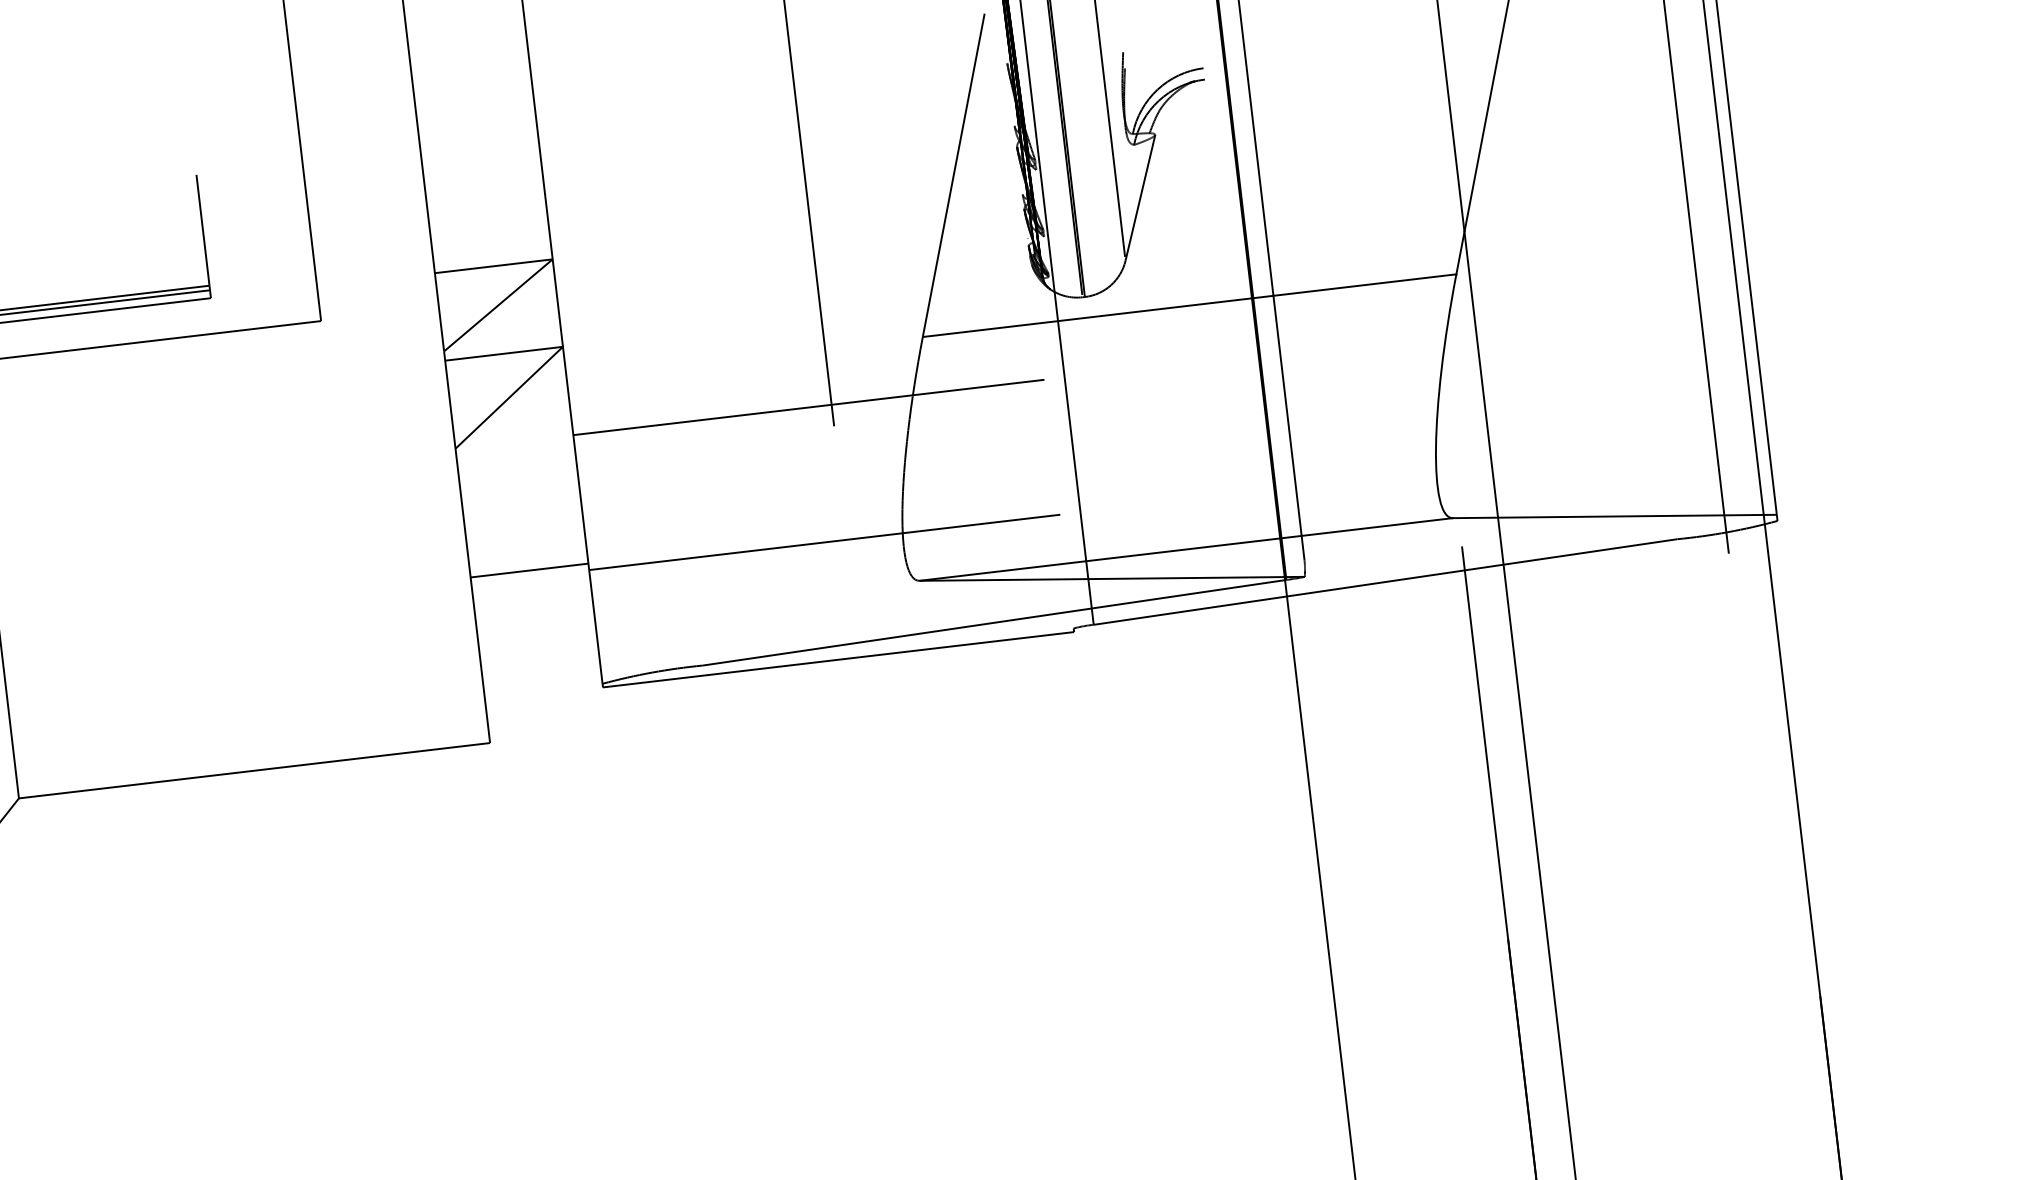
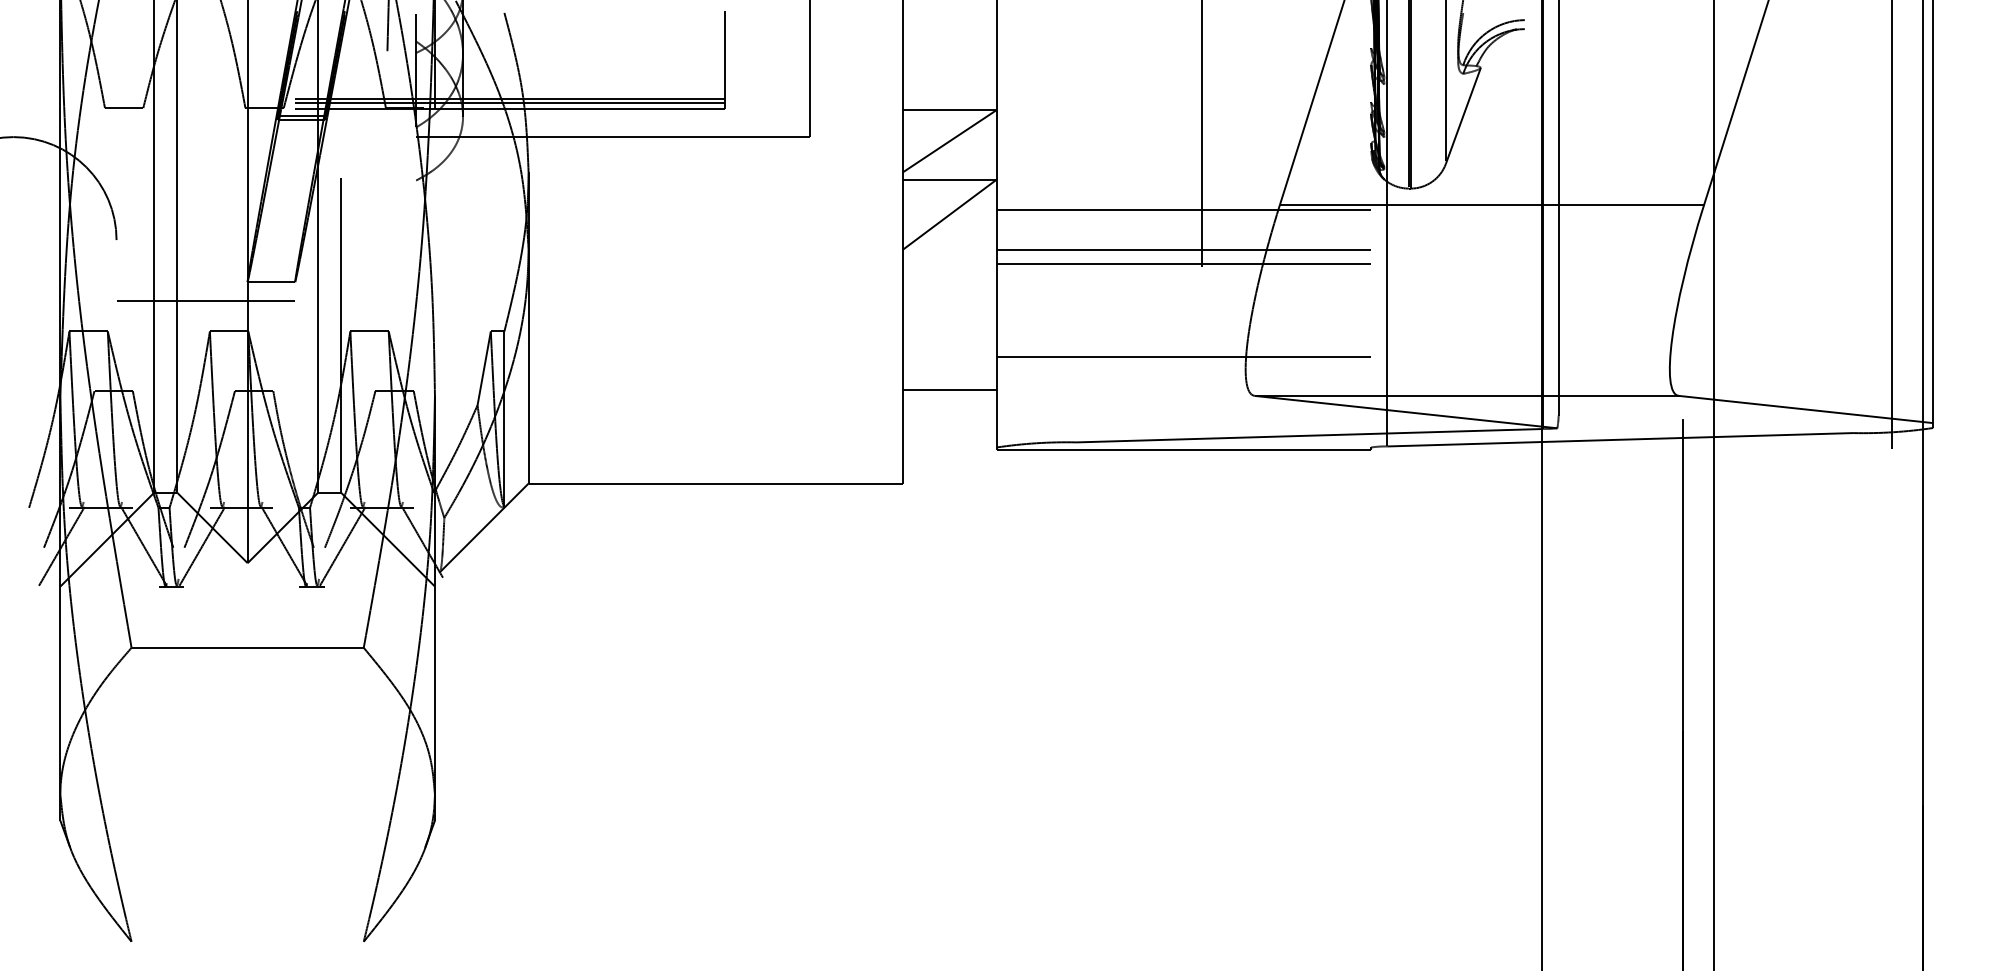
line: (802, 356) -> (1183, 209), added
line: (810, 426) -> (1183, 264), added
line: (528, 570) -> (949, 389), moved

